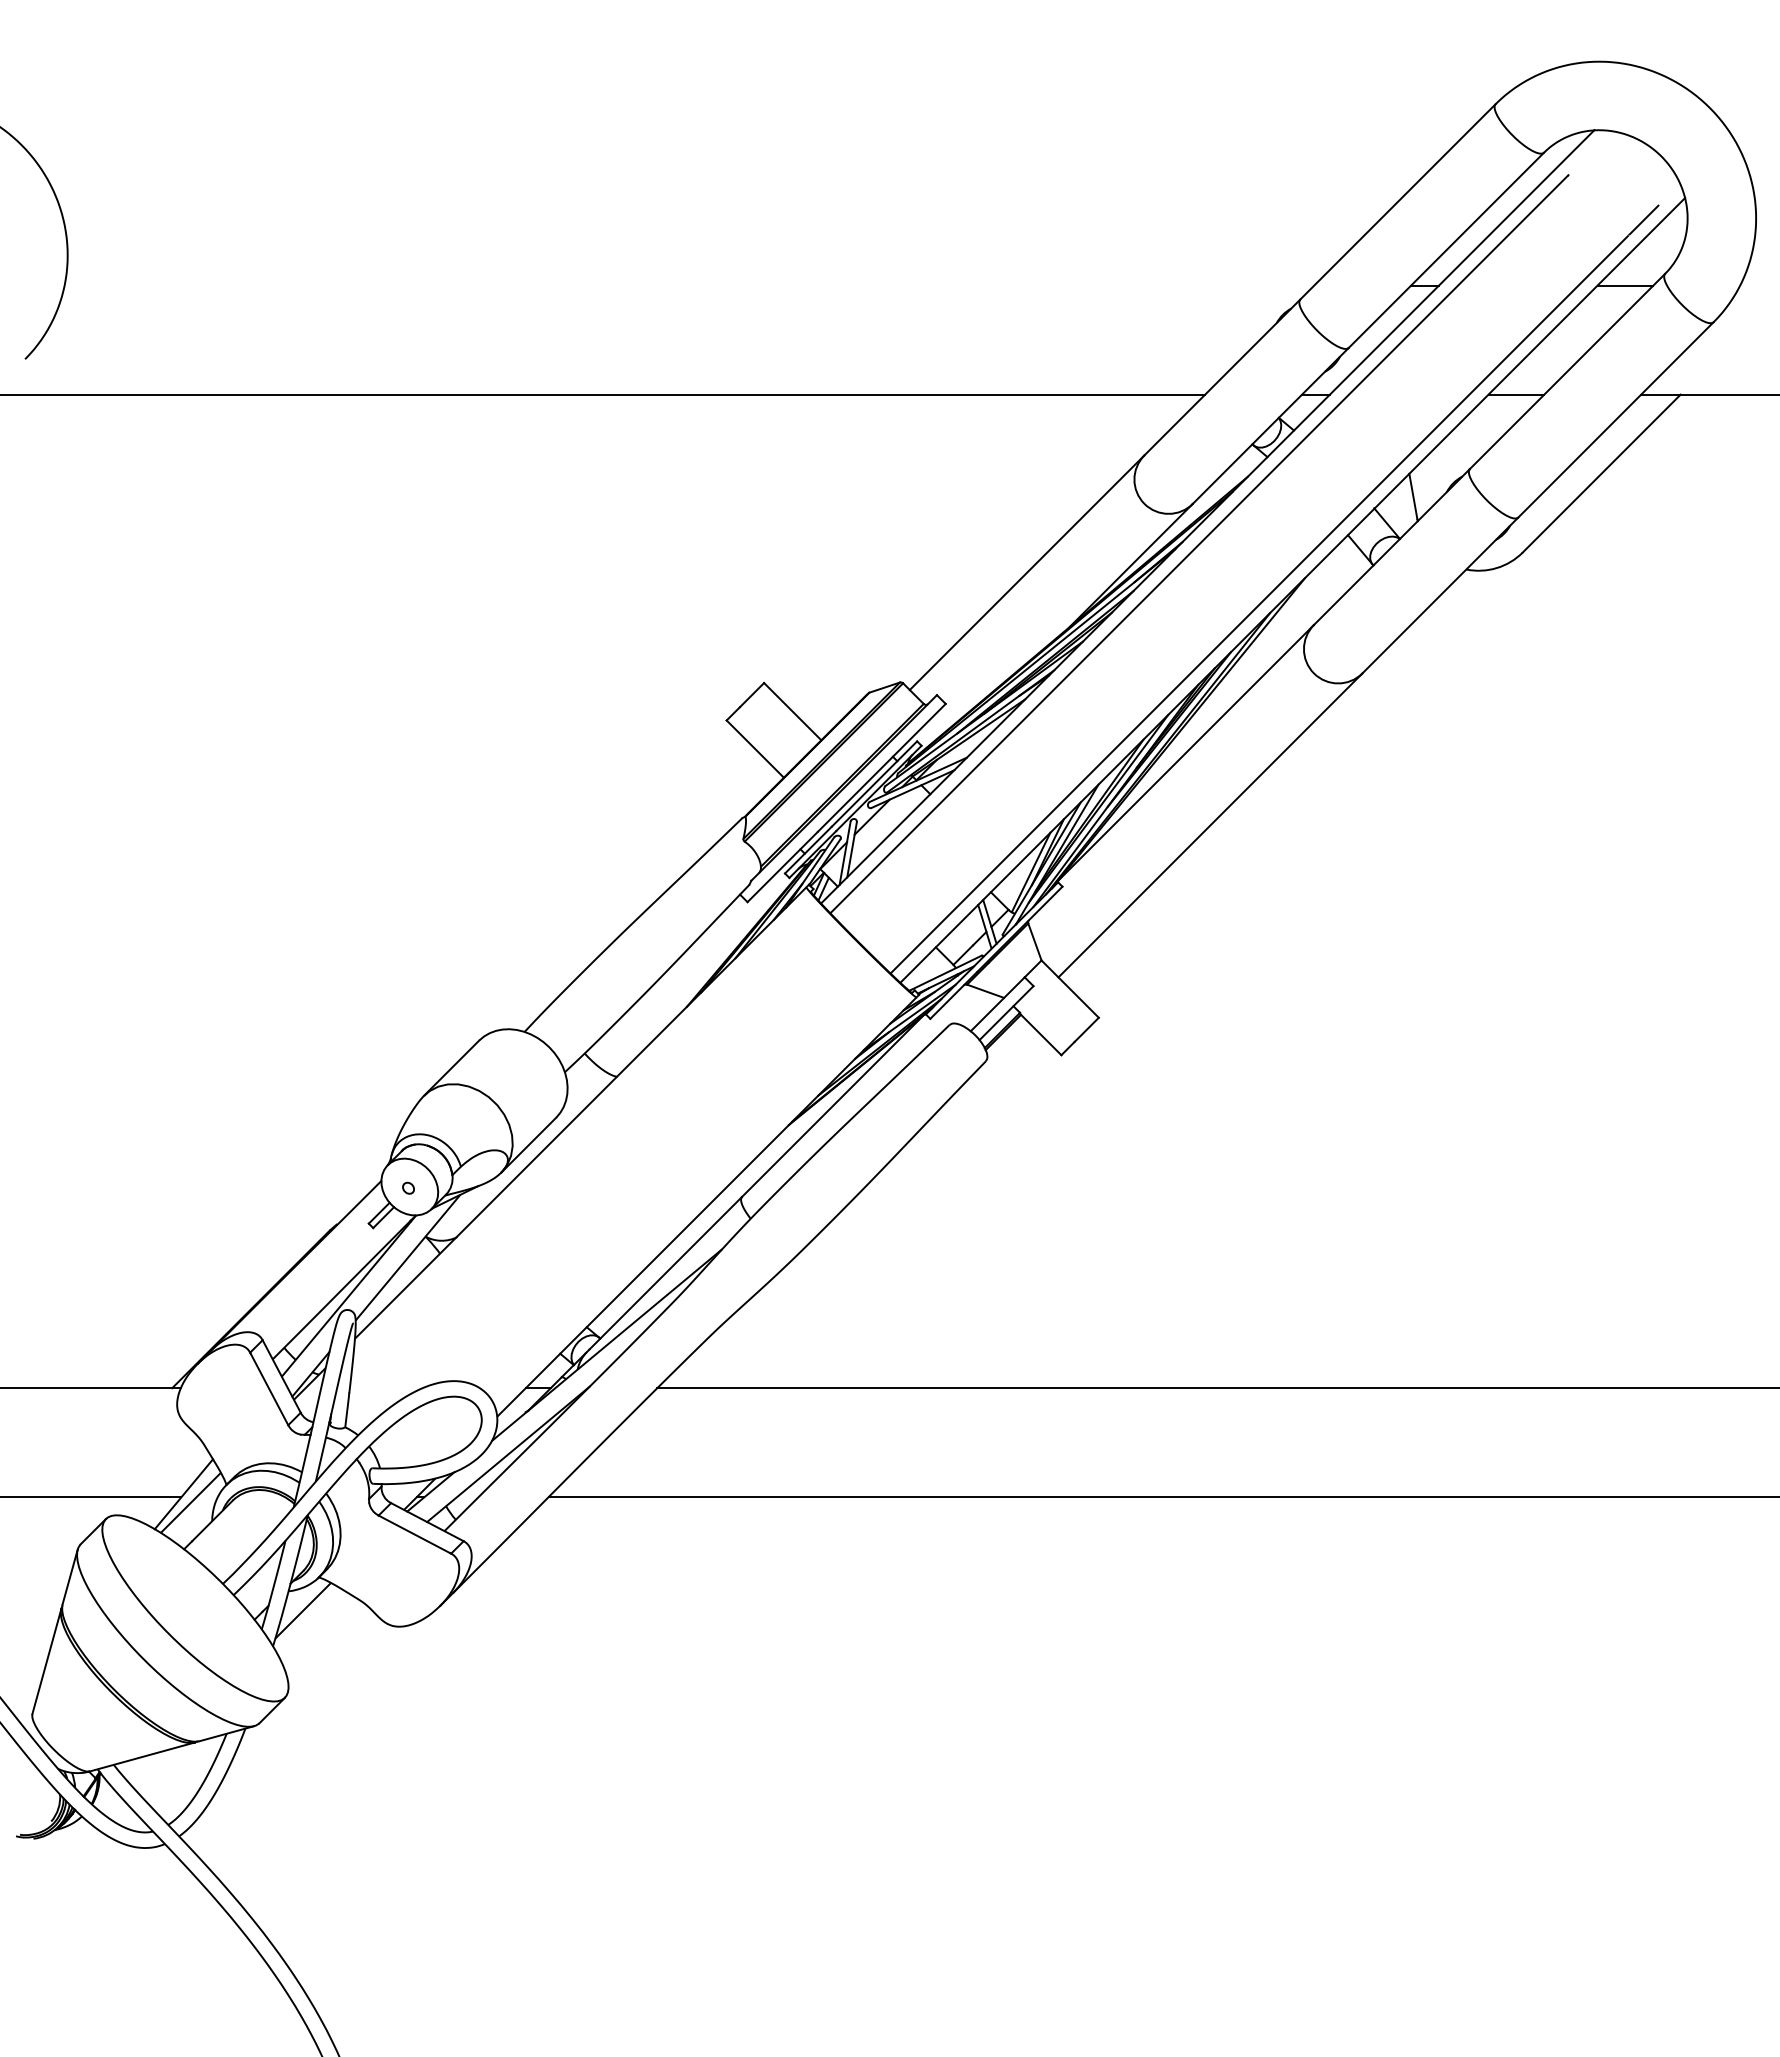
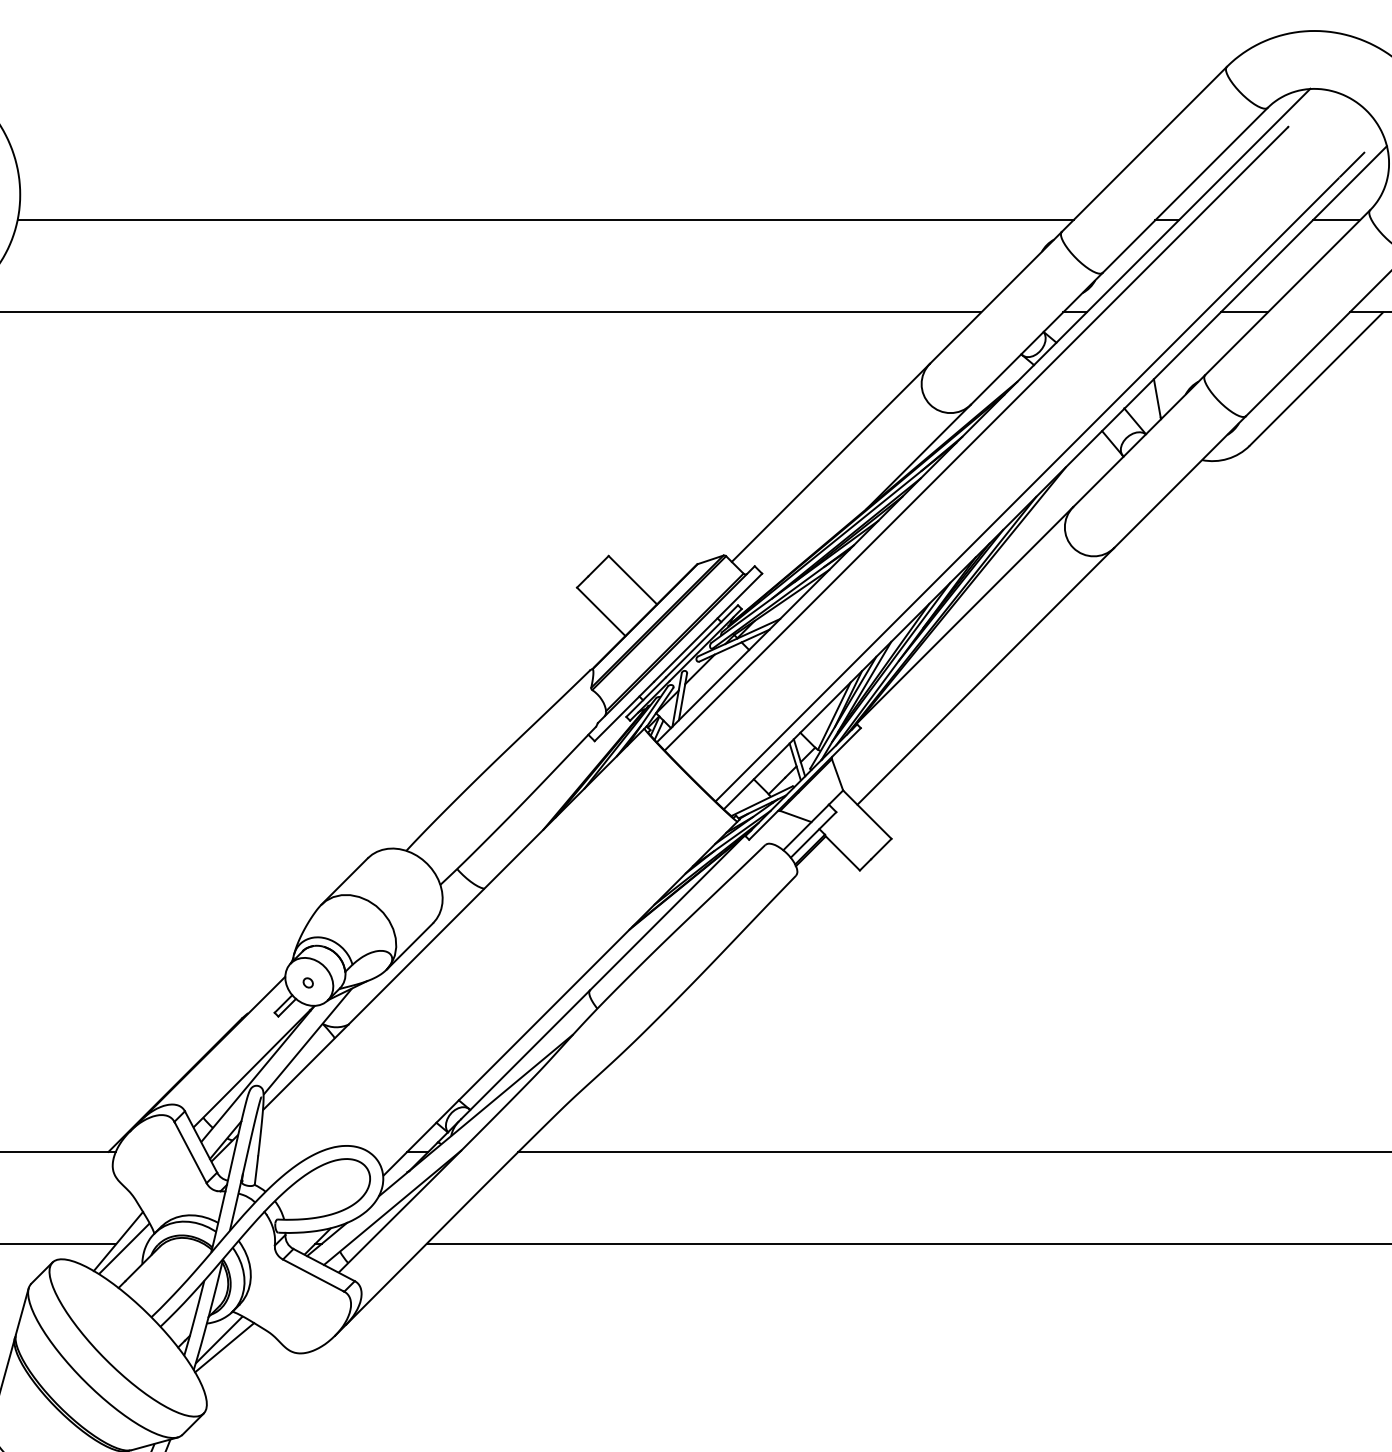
line: (689, 285) -> (545, 220), added
line: (309, 1619) -> (224, 1347), added

